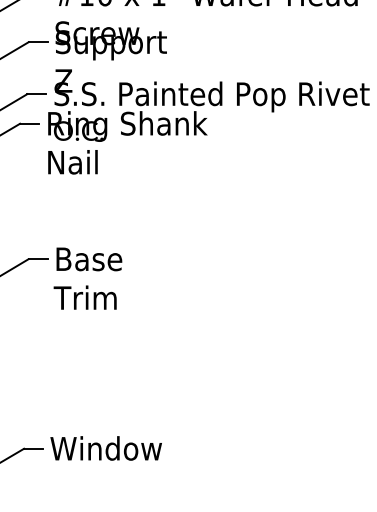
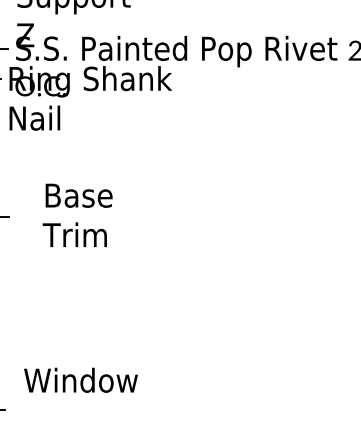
text: (87, 278) -> (77, 215), moved
text: (105, 448) -> (80, 380), moved

